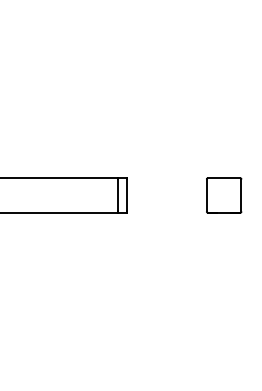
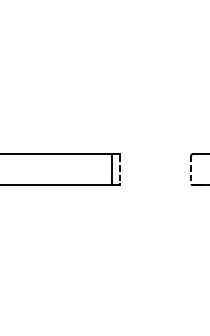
line: (126, 195) -> (119, 169), solid -> dashed
line: (206, 195) -> (191, 169), solid -> dashed

